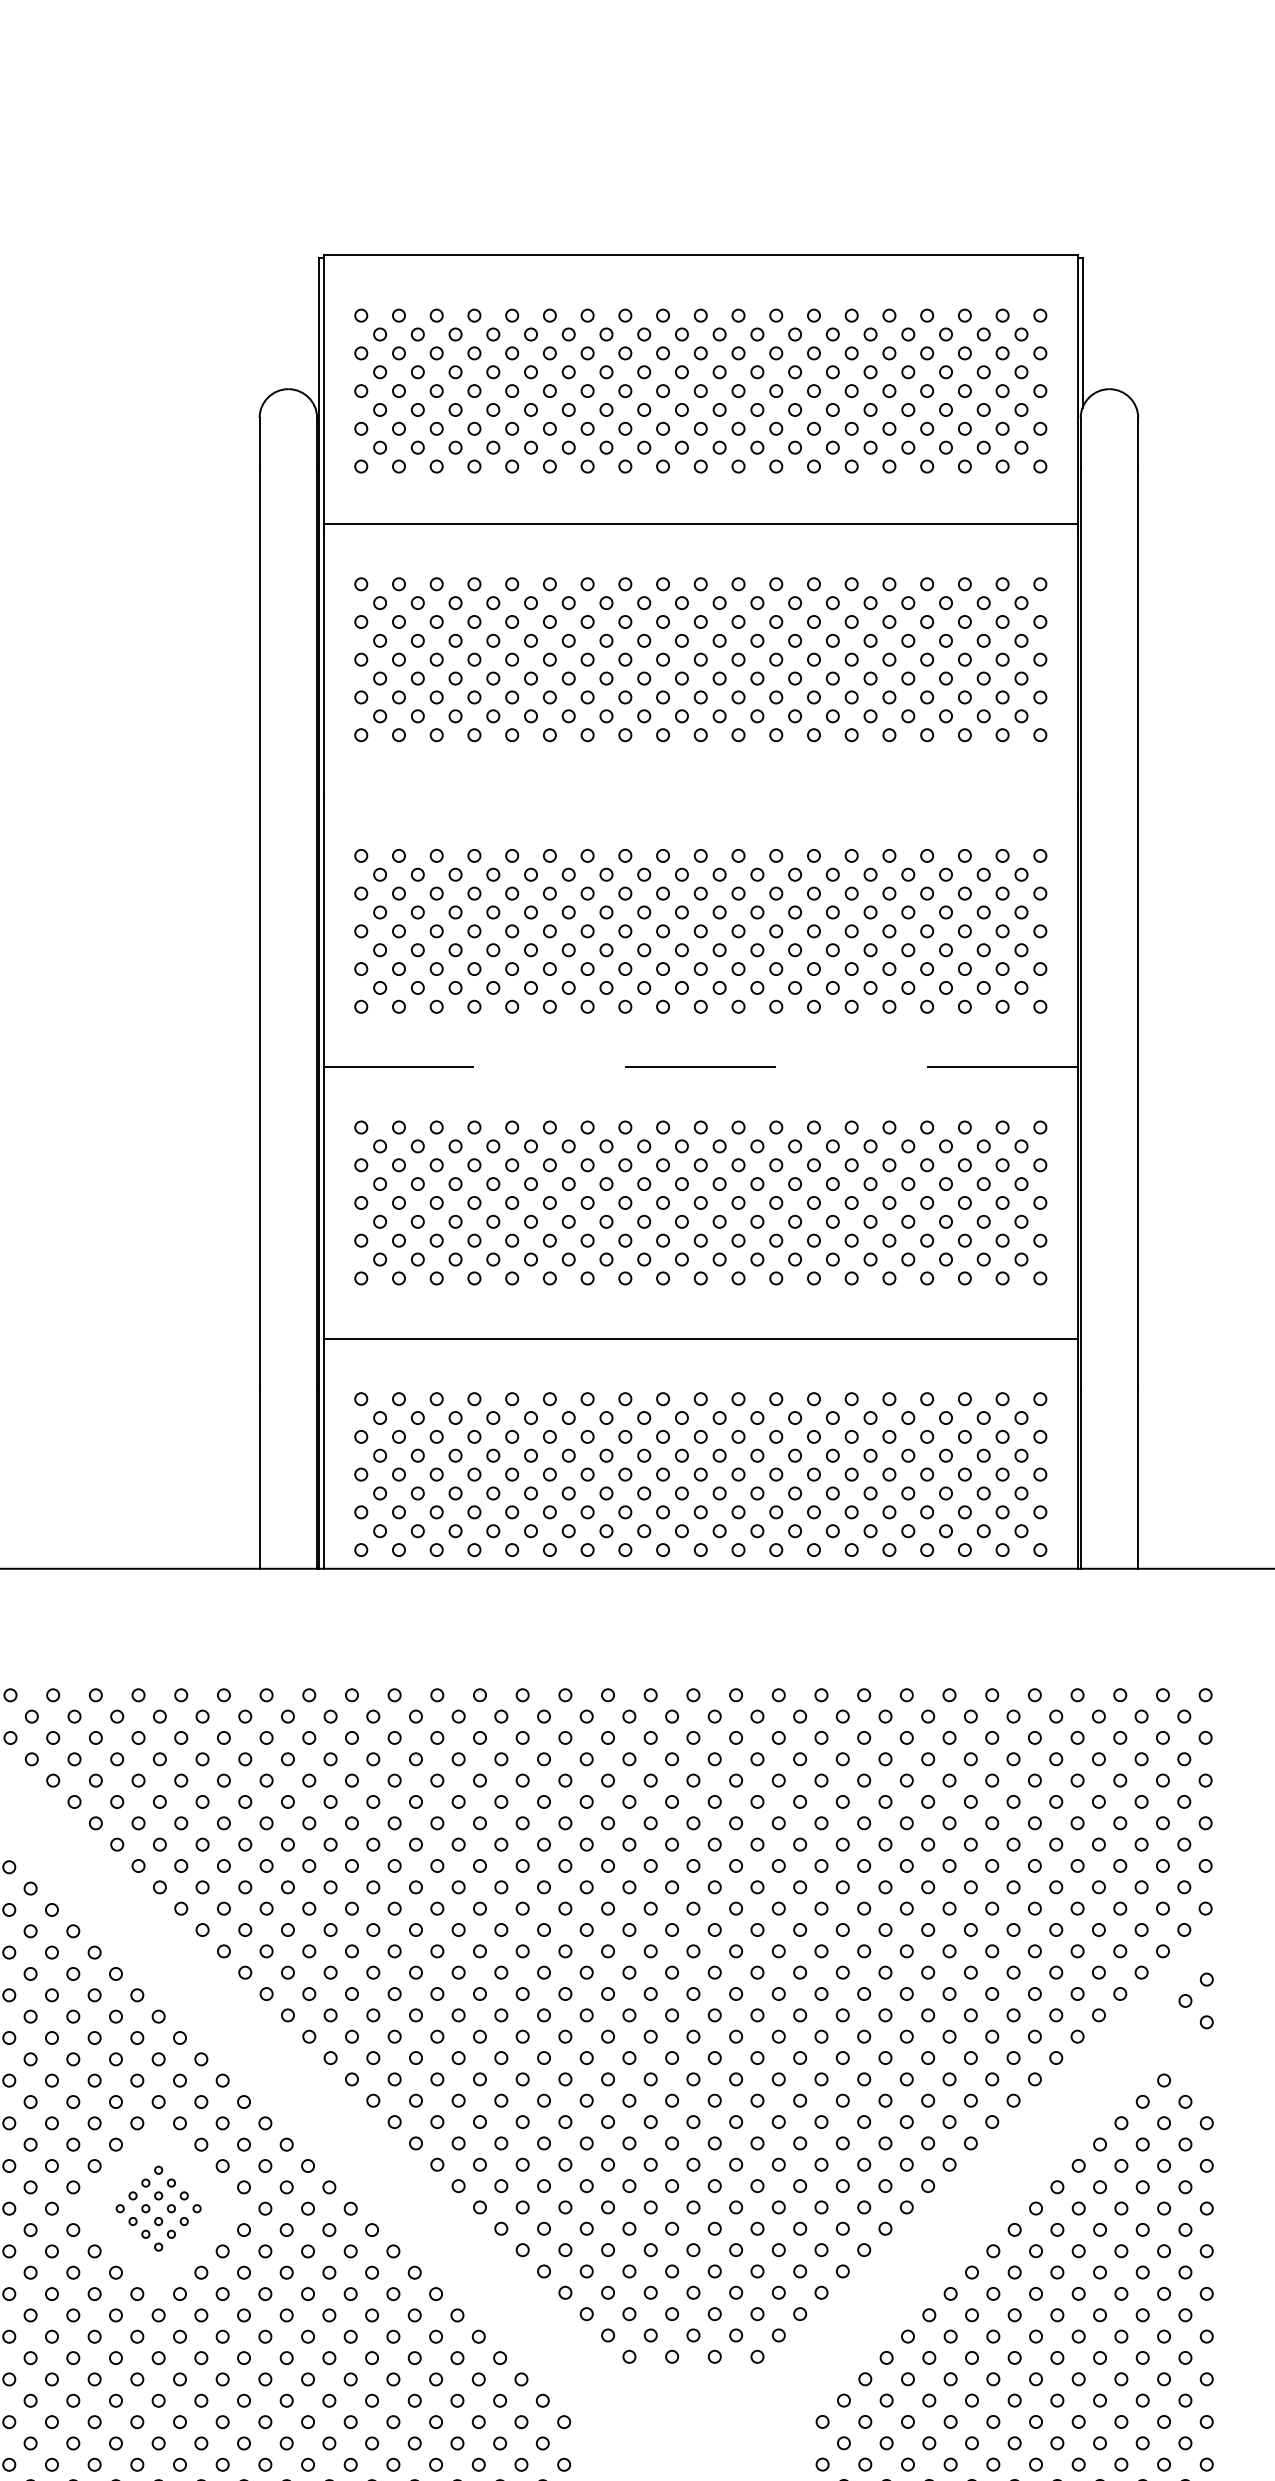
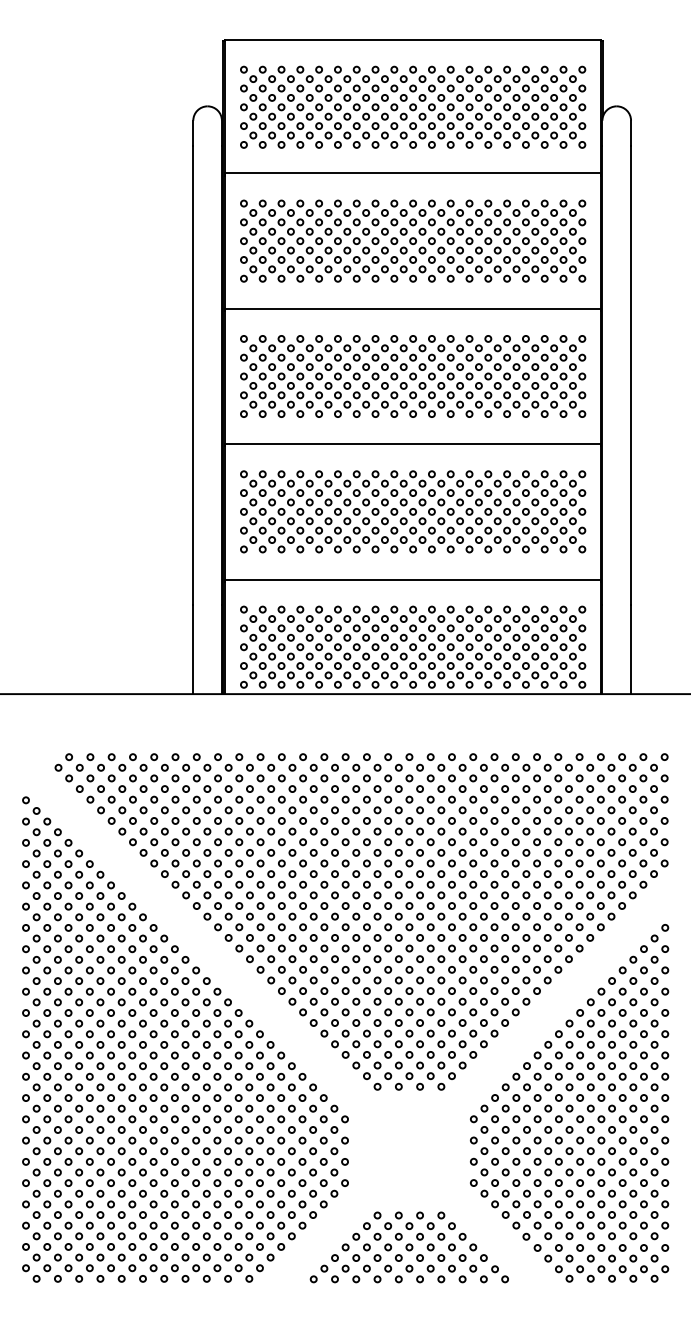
line: (701, 794) -> (413, 308), added
line: (701, 1067) -> (413, 444), dashed -> solid
part: (1195, 2000) -> (659, 938), moved
part: (157, 2207) -> (142, 1012), size x1.67

